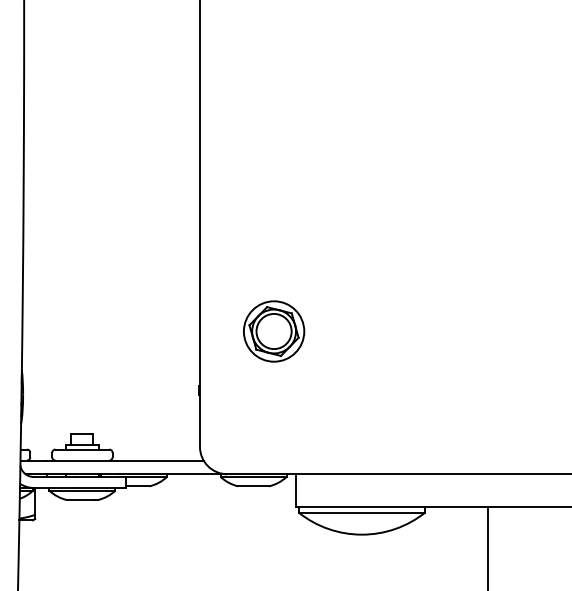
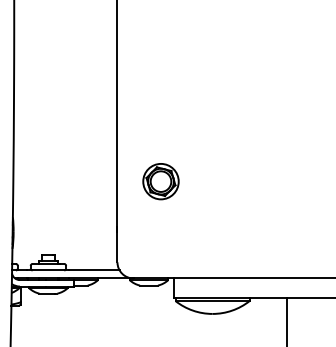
part: (273, 331) -> (160, 181), moved

